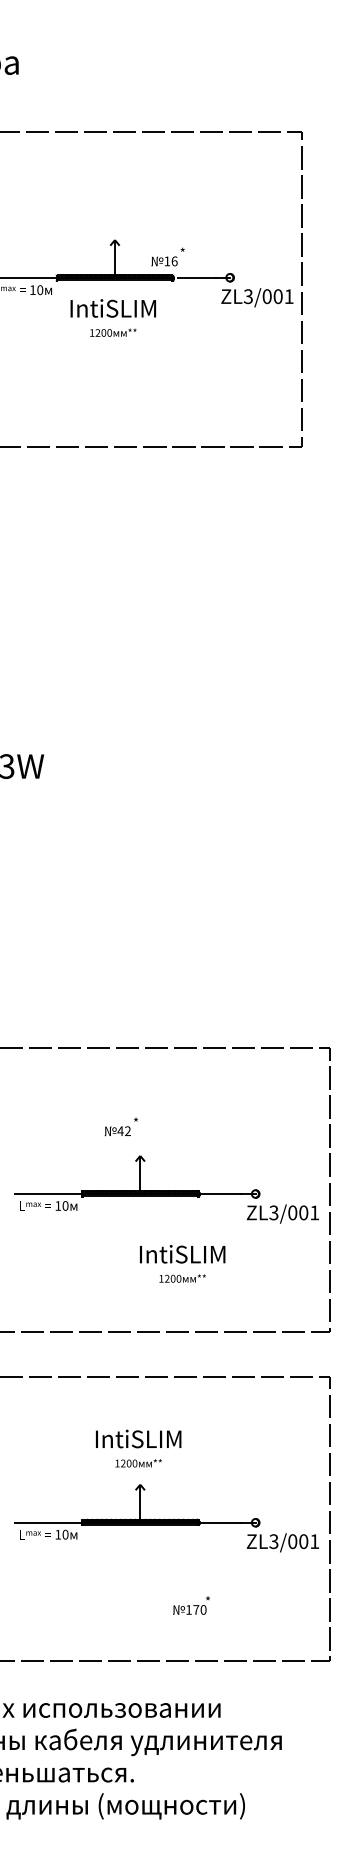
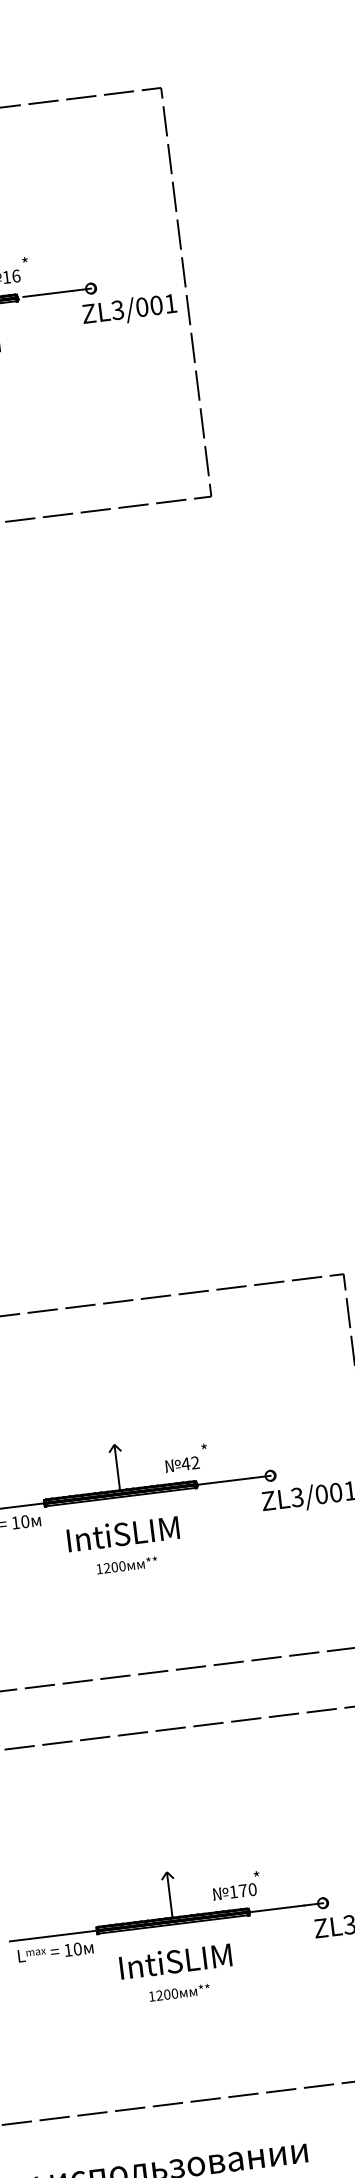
text: (120, 1126) -> (184, 1457), moved
text: (182, 1263) -> (124, 1545), moved
text: (138, 1448) -> (177, 1973), moved
text: (191, 1605) -> (236, 1885), moved

